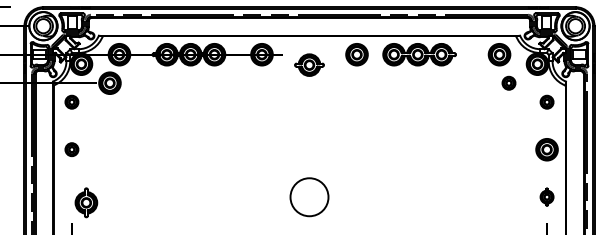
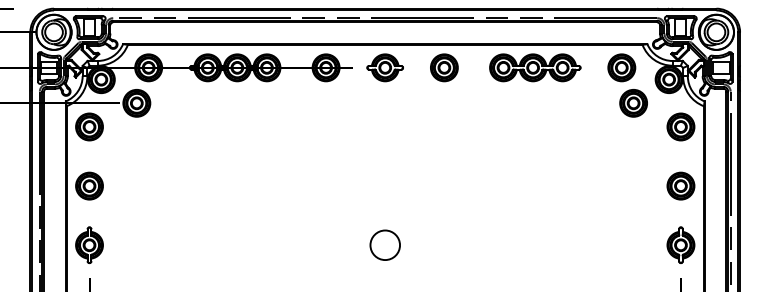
part: (419, 54) -> (535, 67), moved
part: (308, 64) -> (384, 67), moved
part: (508, 83) -> (633, 103), size x1.67
part: (71, 101) -> (89, 126), size x1.67
part: (546, 101) -> (680, 126), size x1.67
part: (71, 149) -> (89, 185), size x1.67
part: (546, 196) -> (680, 244), size x1.67
circle: (309, 197) -> (385, 245), size x0.62
part: (86, 203) -> (89, 245), moved

